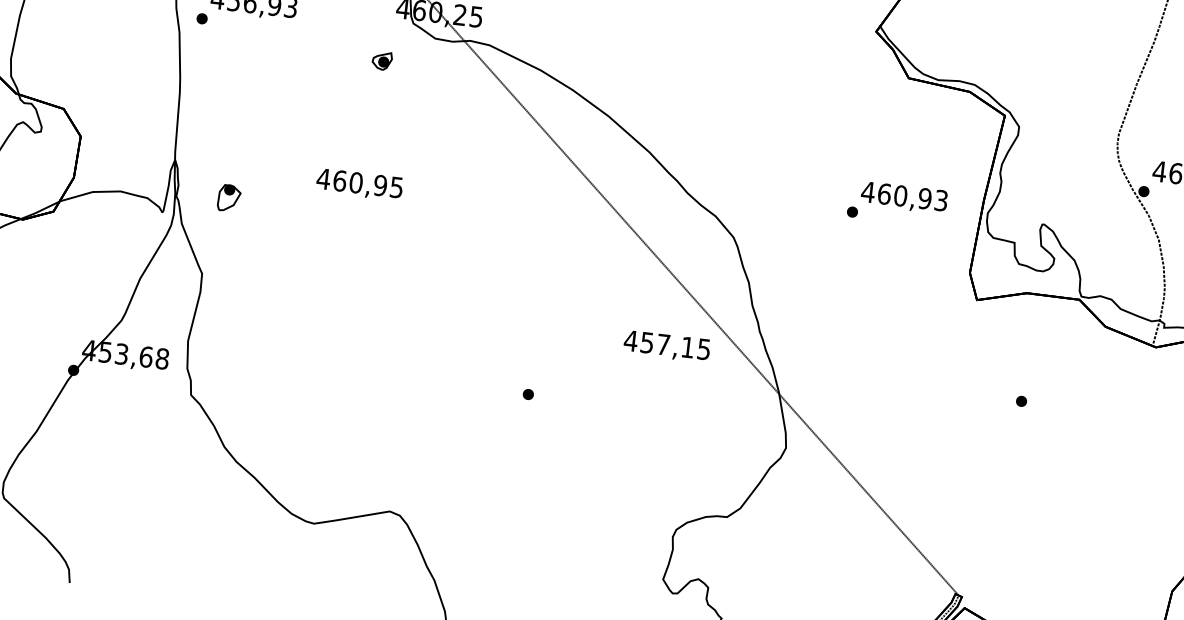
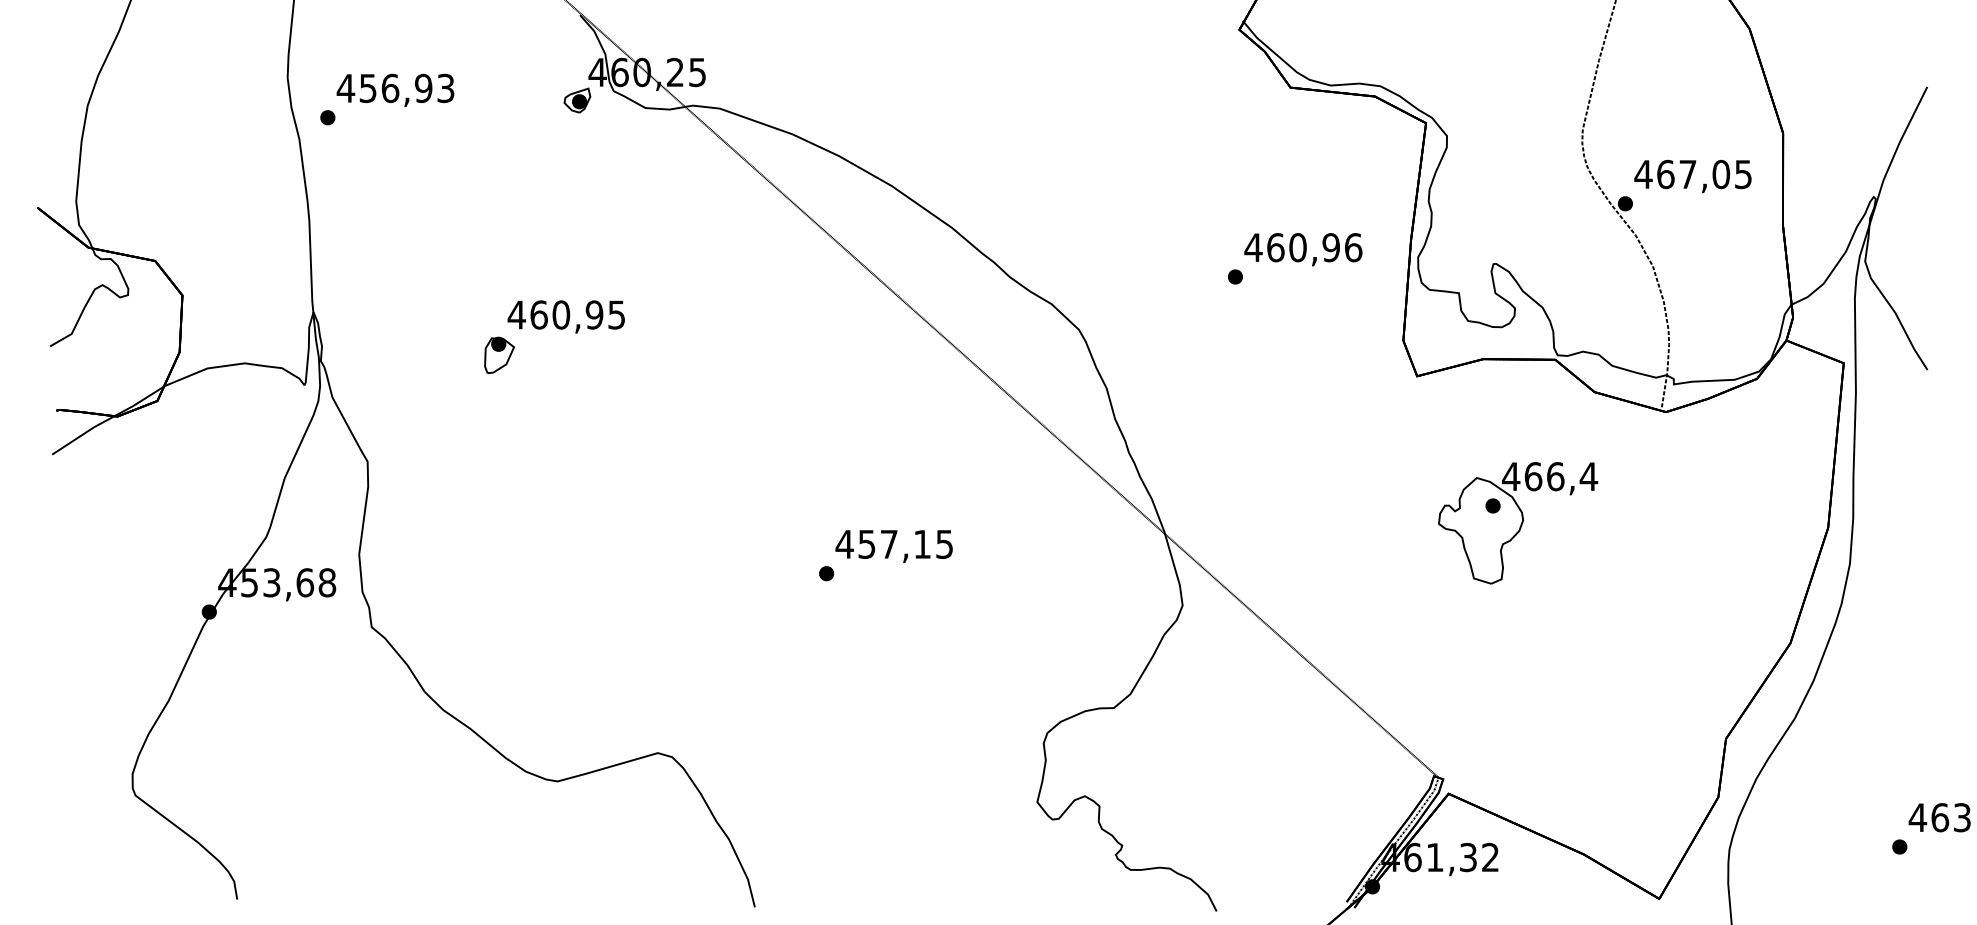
part: (382, 60) -> (577, 100), moved
part: (229, 198) -> (499, 355), moved
text: (941, 200) -> (1353, 247), 460,93 -> 460,96
text: (666, 346) -> (893, 546), moved
part: (1038, 416) -> (1518, 523), added

